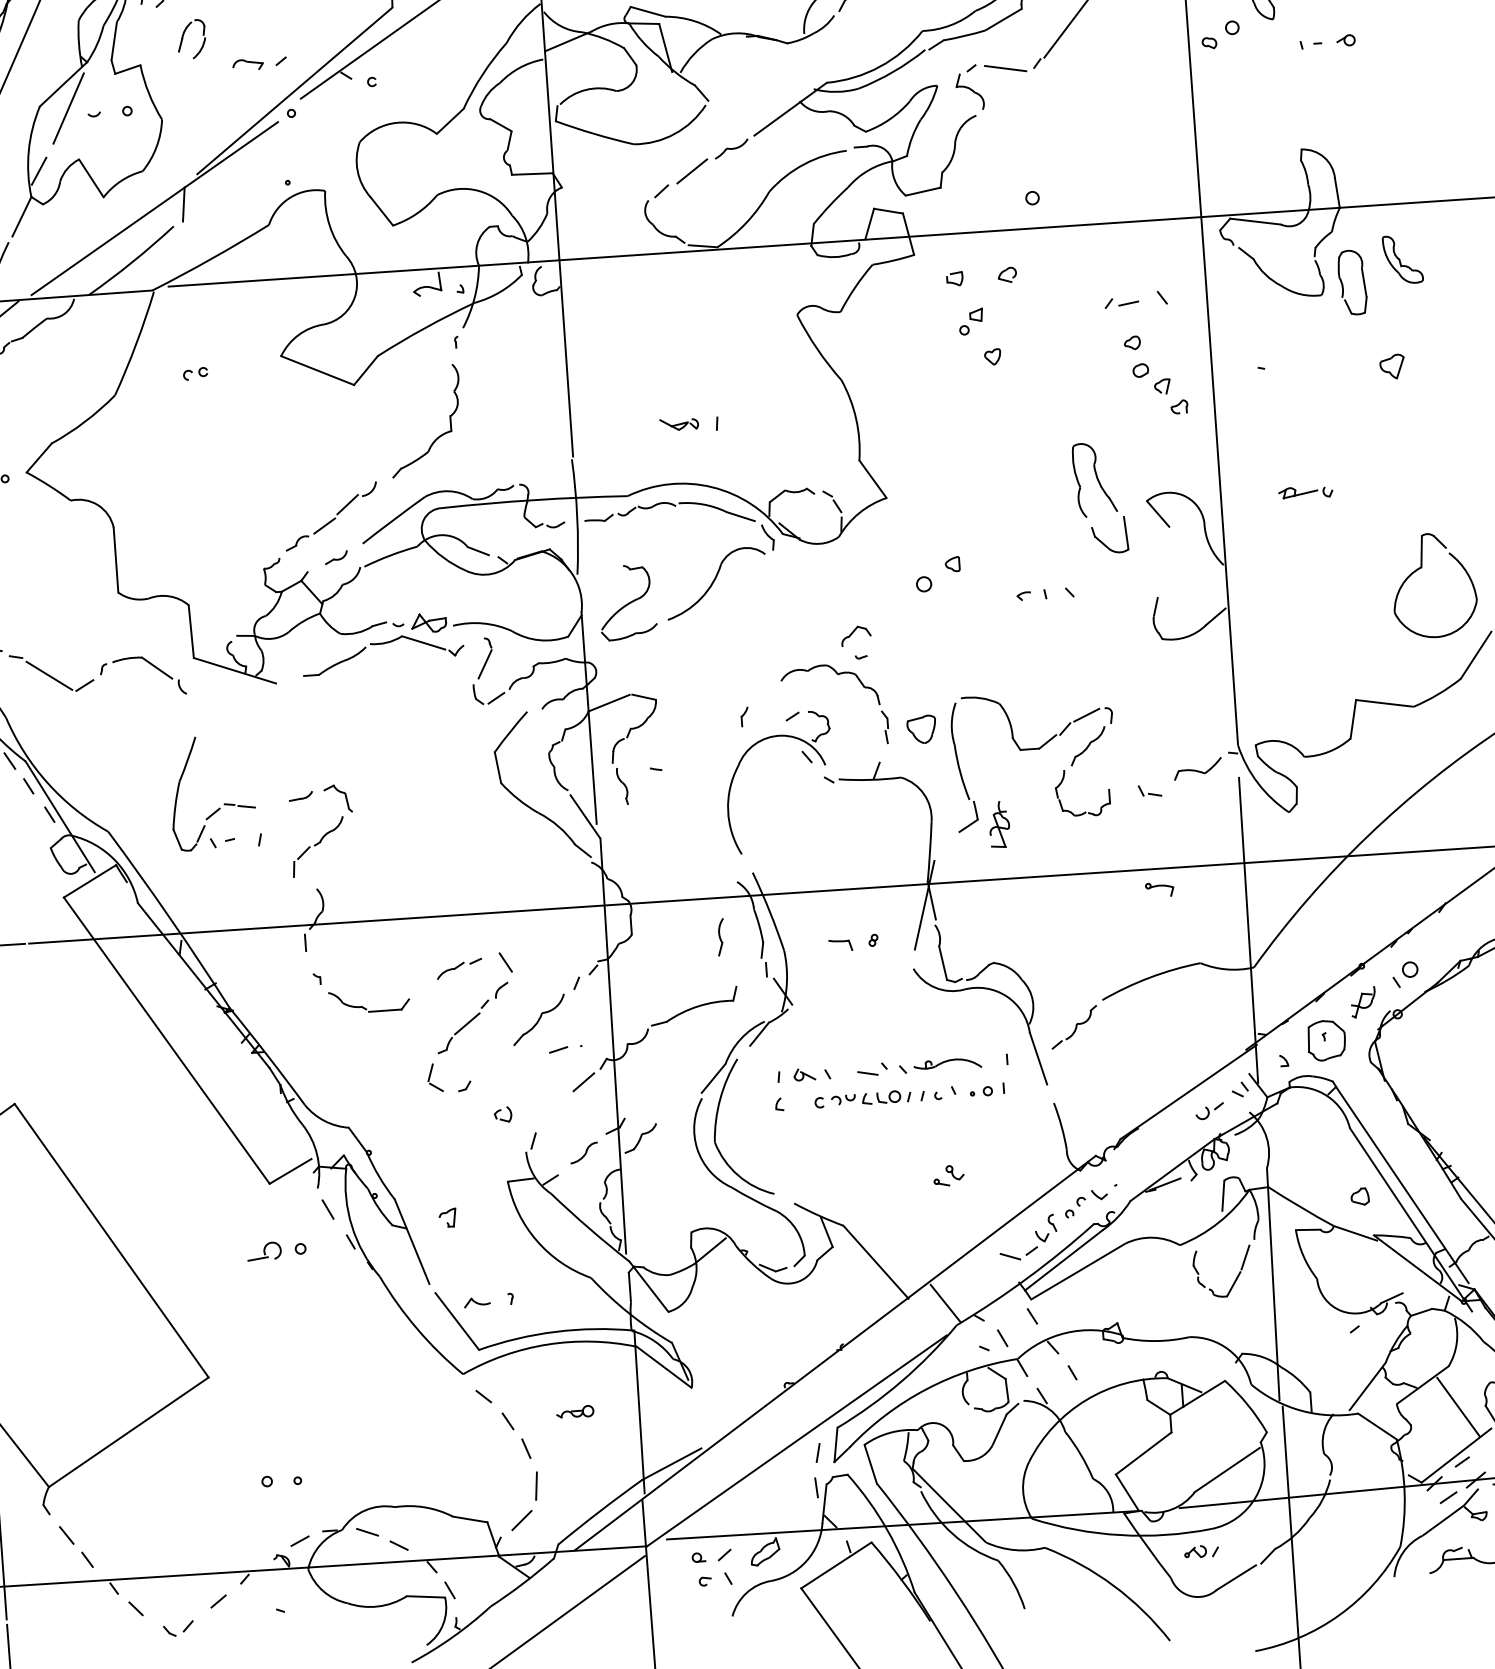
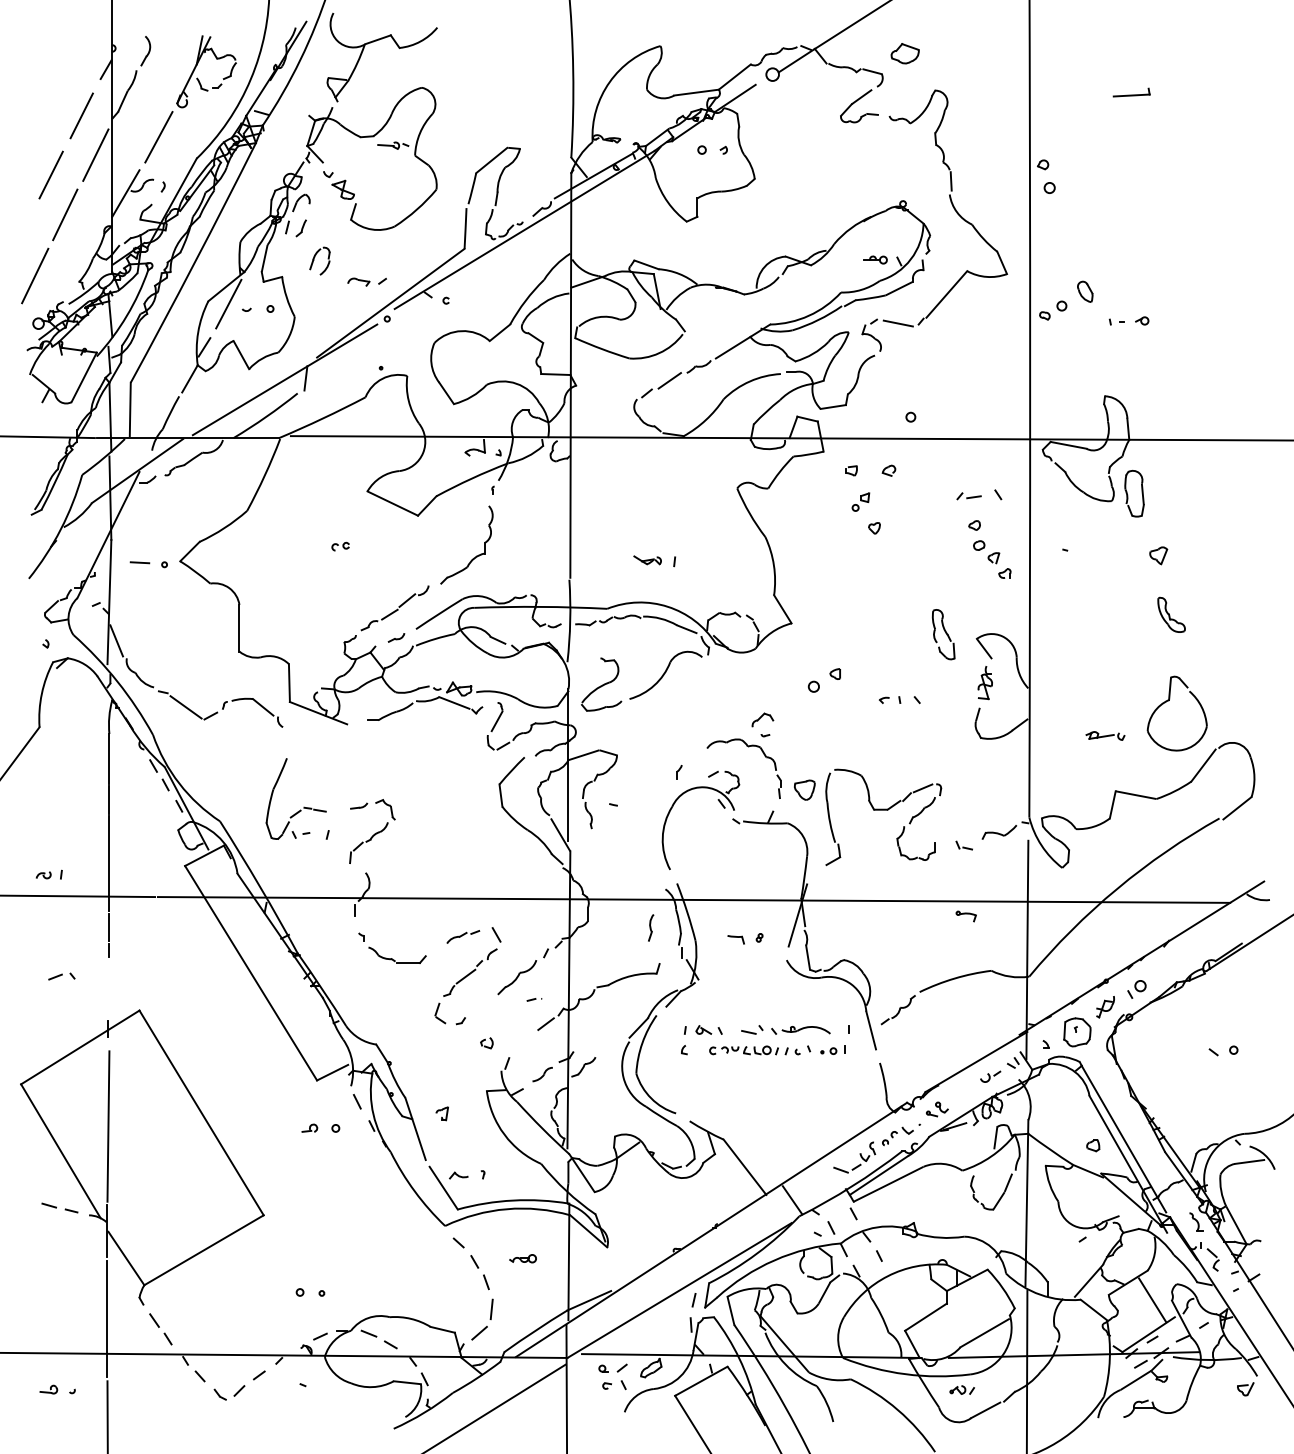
part: (1402, 259) -> (1171, 614), moved
part: (195, 373) -> (340, 546), moved
part: (1305, 491) -> (1105, 735), moved
part: (1099, 498) -> (943, 634), size x0.62
part: (998, 825) -> (984, 683), moved
part: (565, 1048) -> (534, 999), size x0.62
part: (949, 1175) -> (937, 1109), moved
part: (263, 1250) -> (309, 1127), size x0.62
part: (178, 1628) -> (229, 1392), size x1.43

